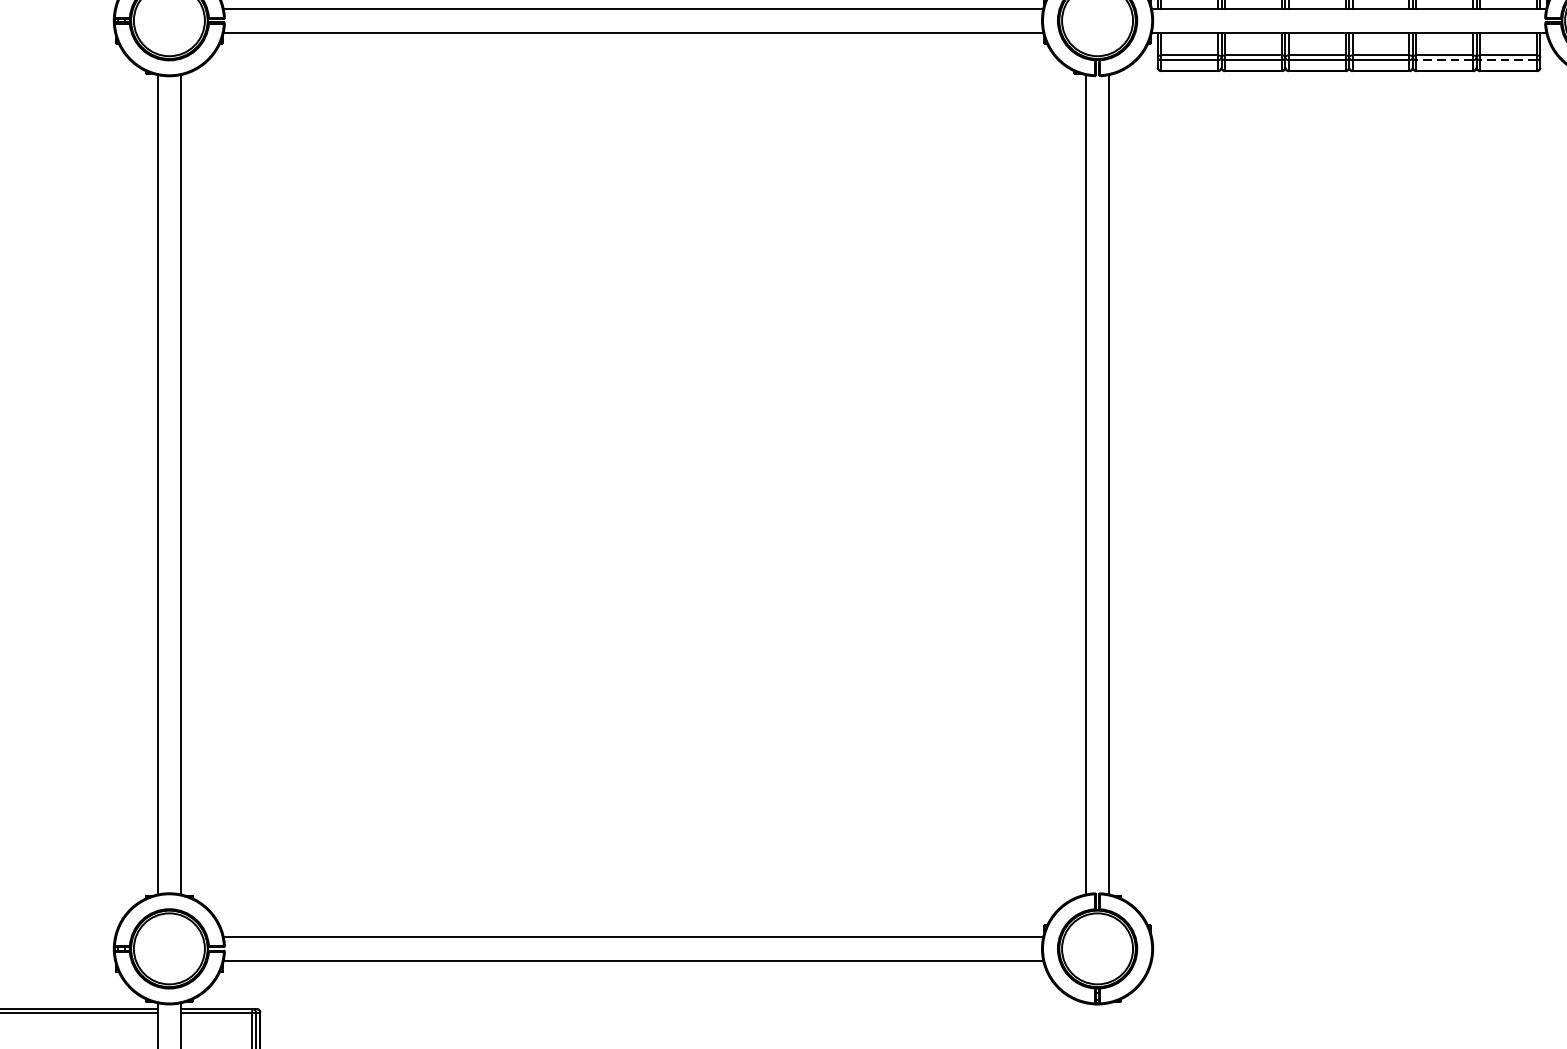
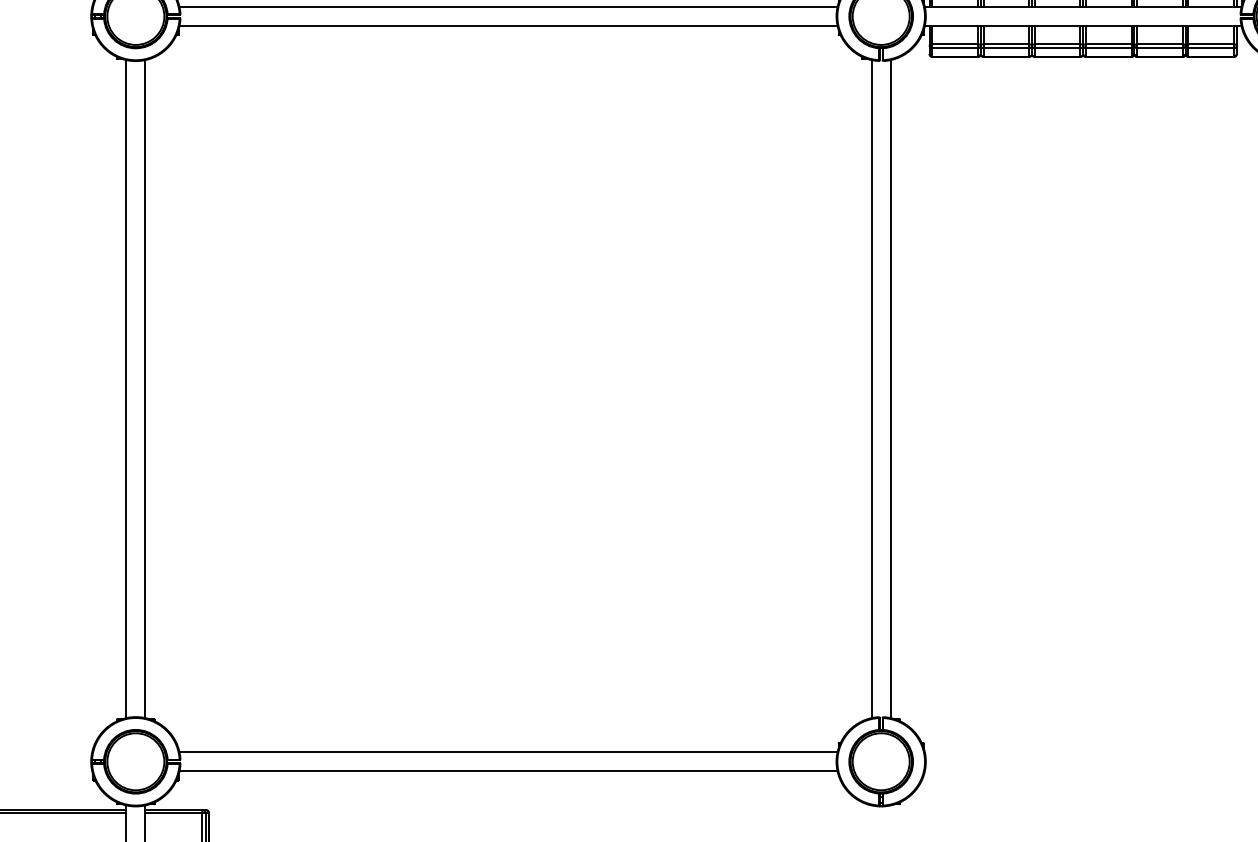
line: (1444, 60) -> (1159, 48), dashed -> solid
line: (1508, 60) -> (1211, 48), dashed -> solid

